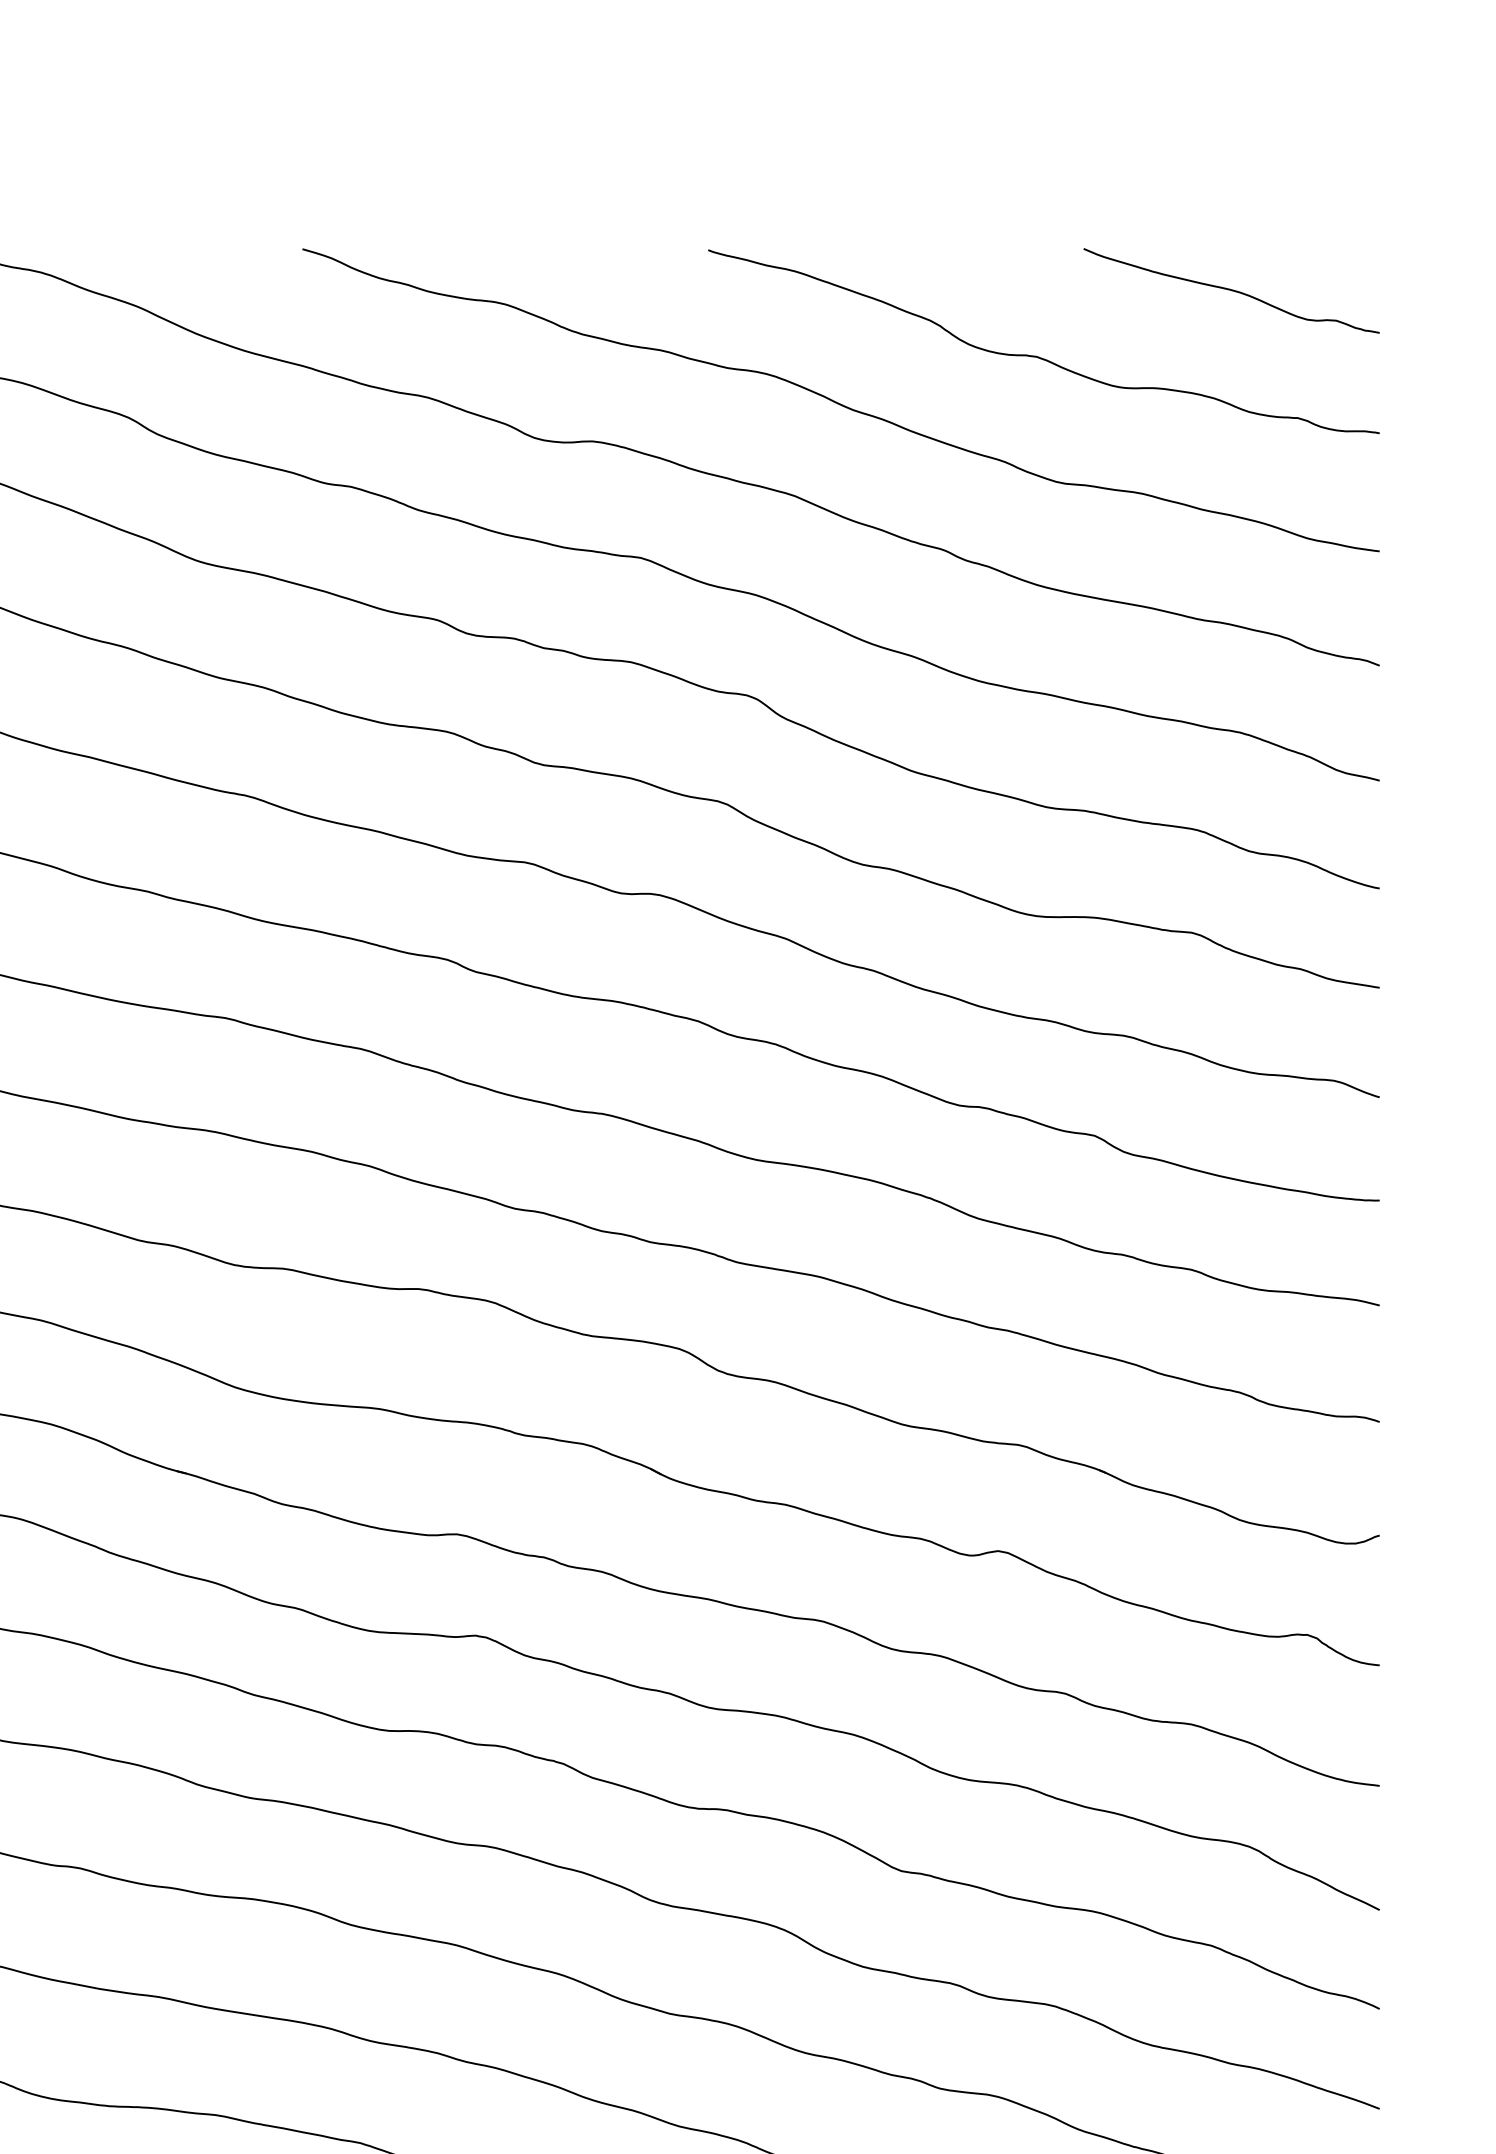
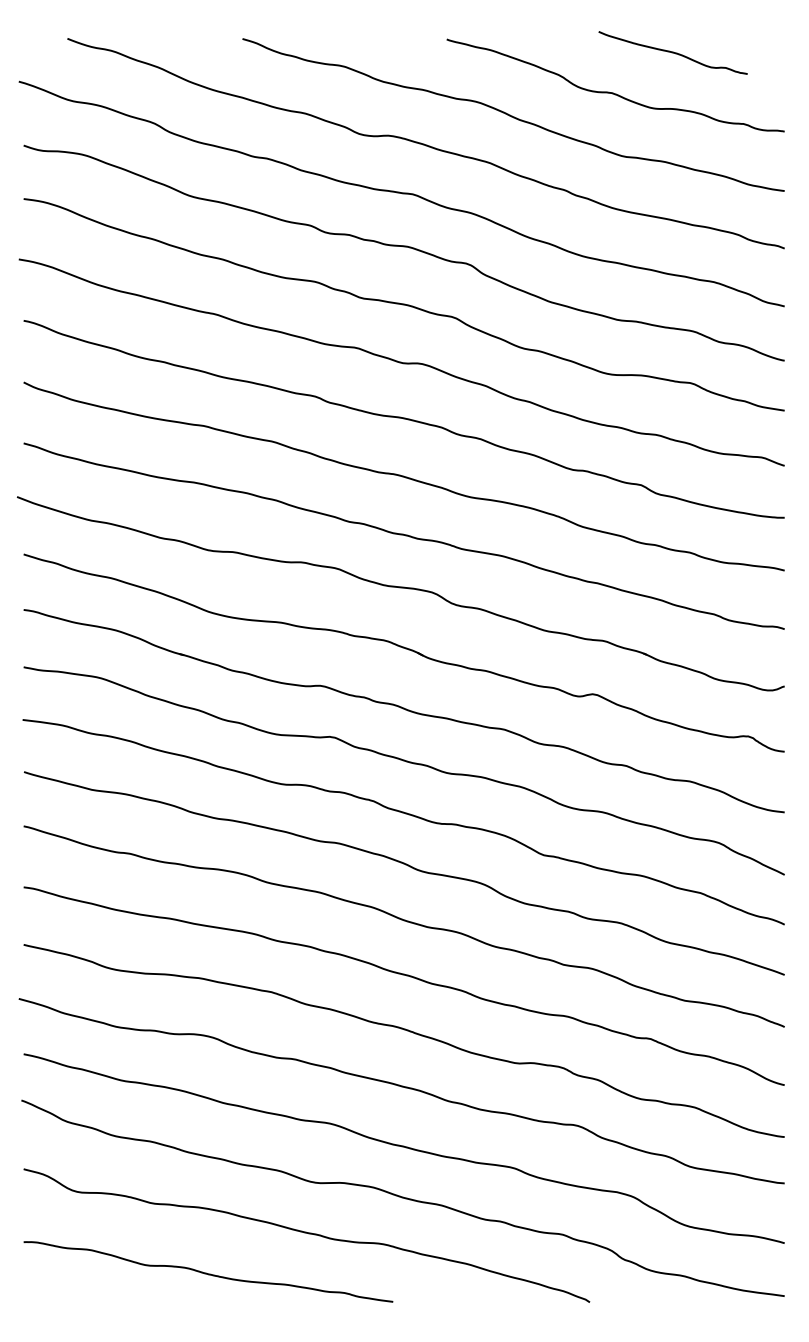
curve: (1230, 290) -> (672, 52), moved

